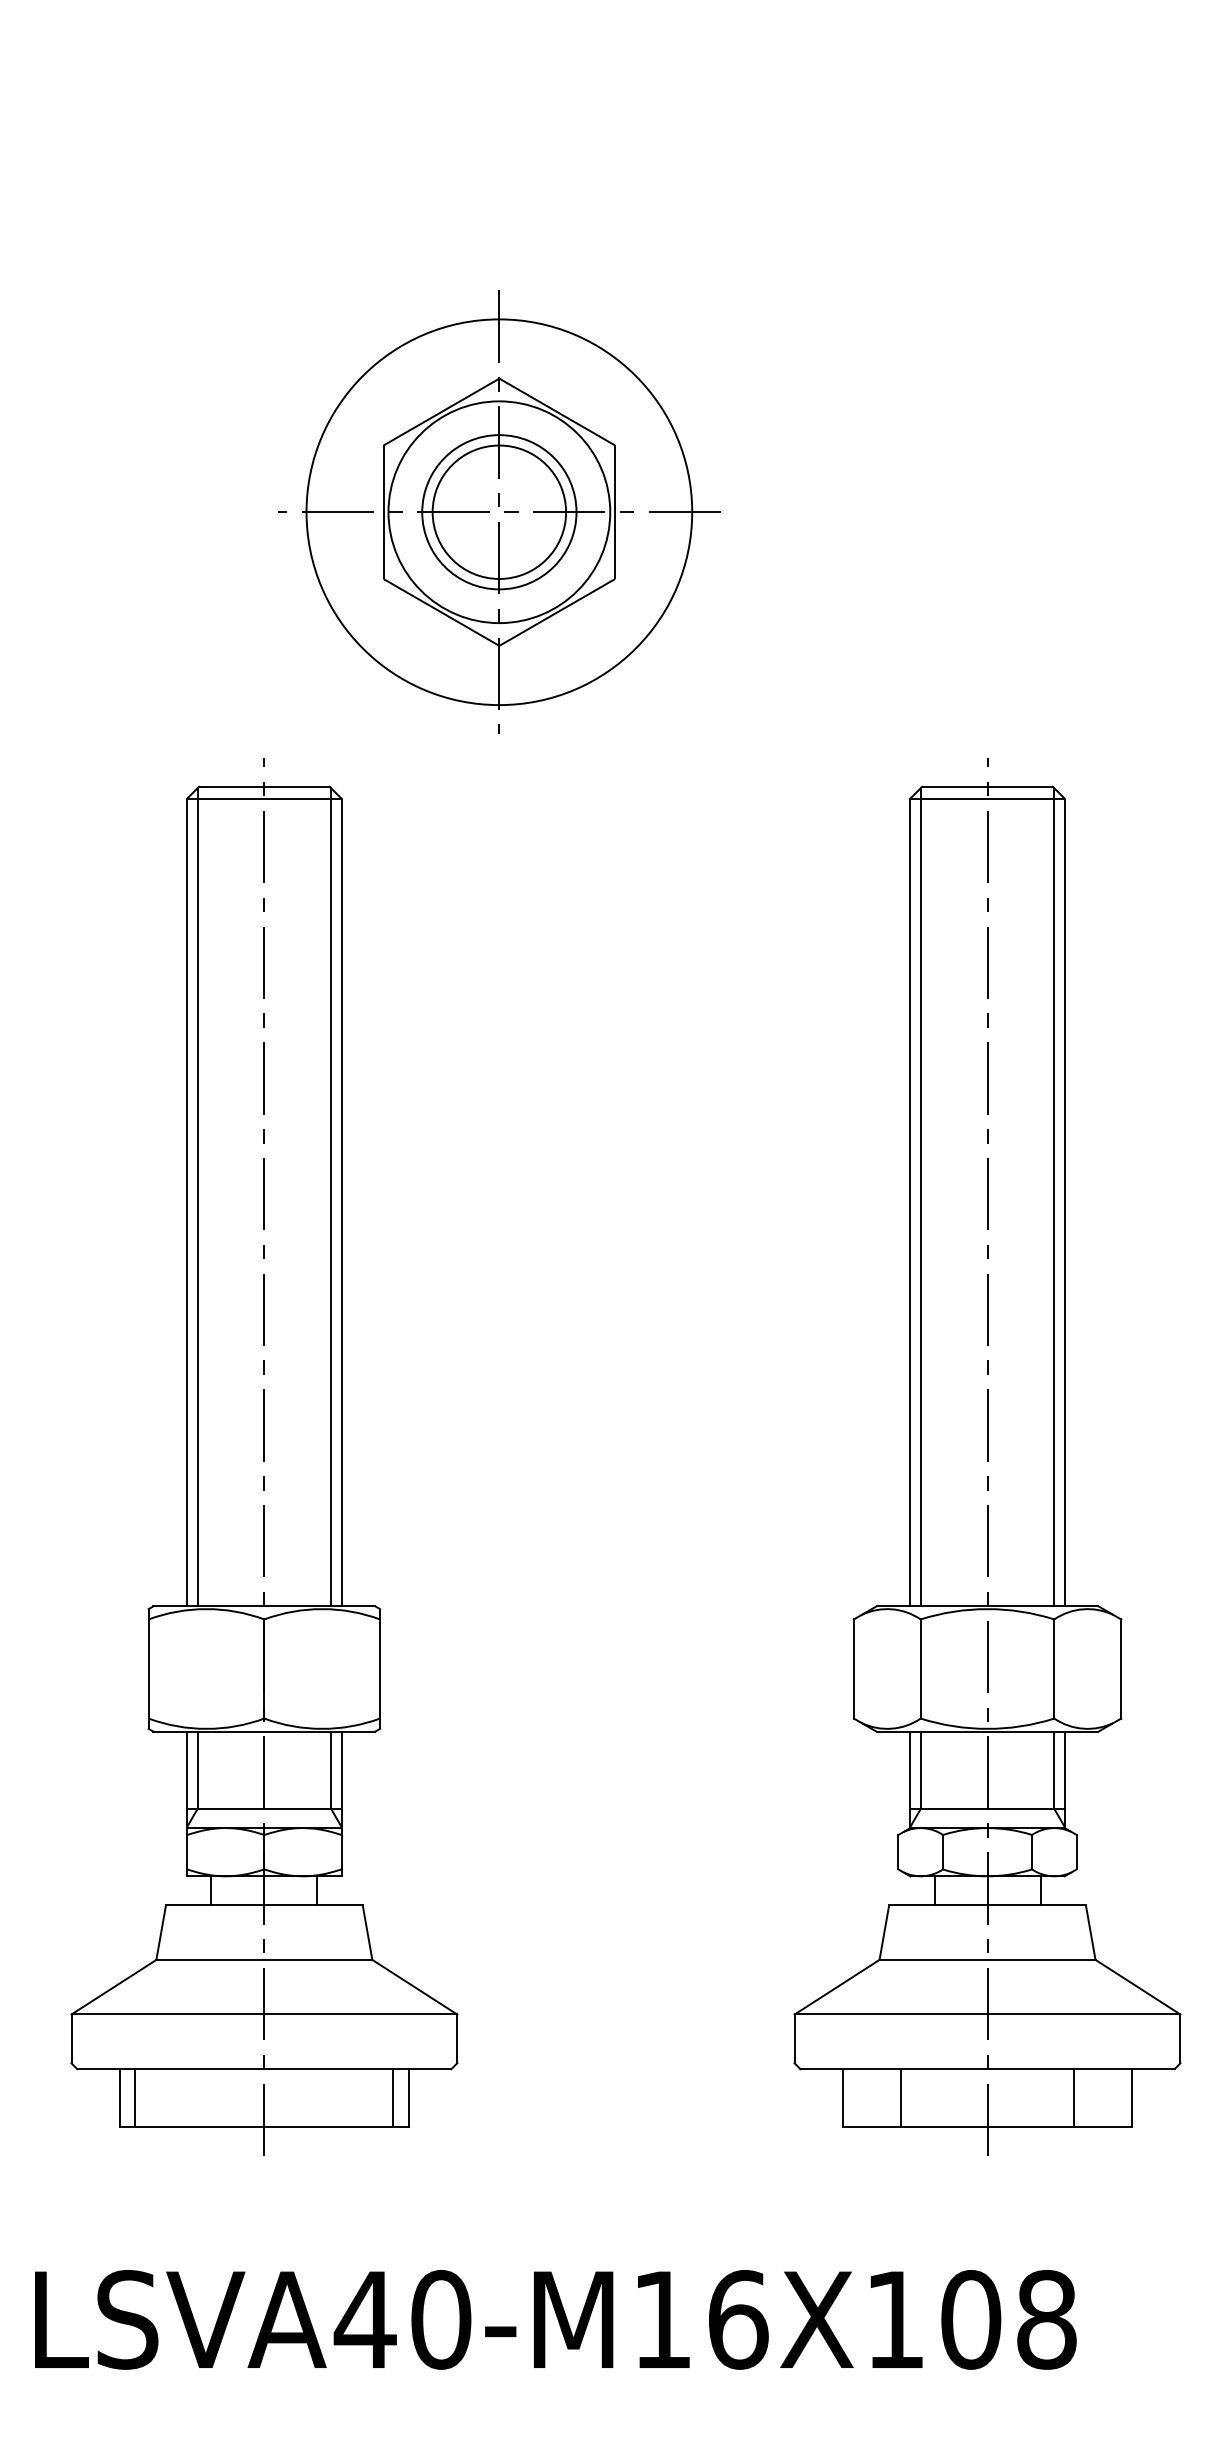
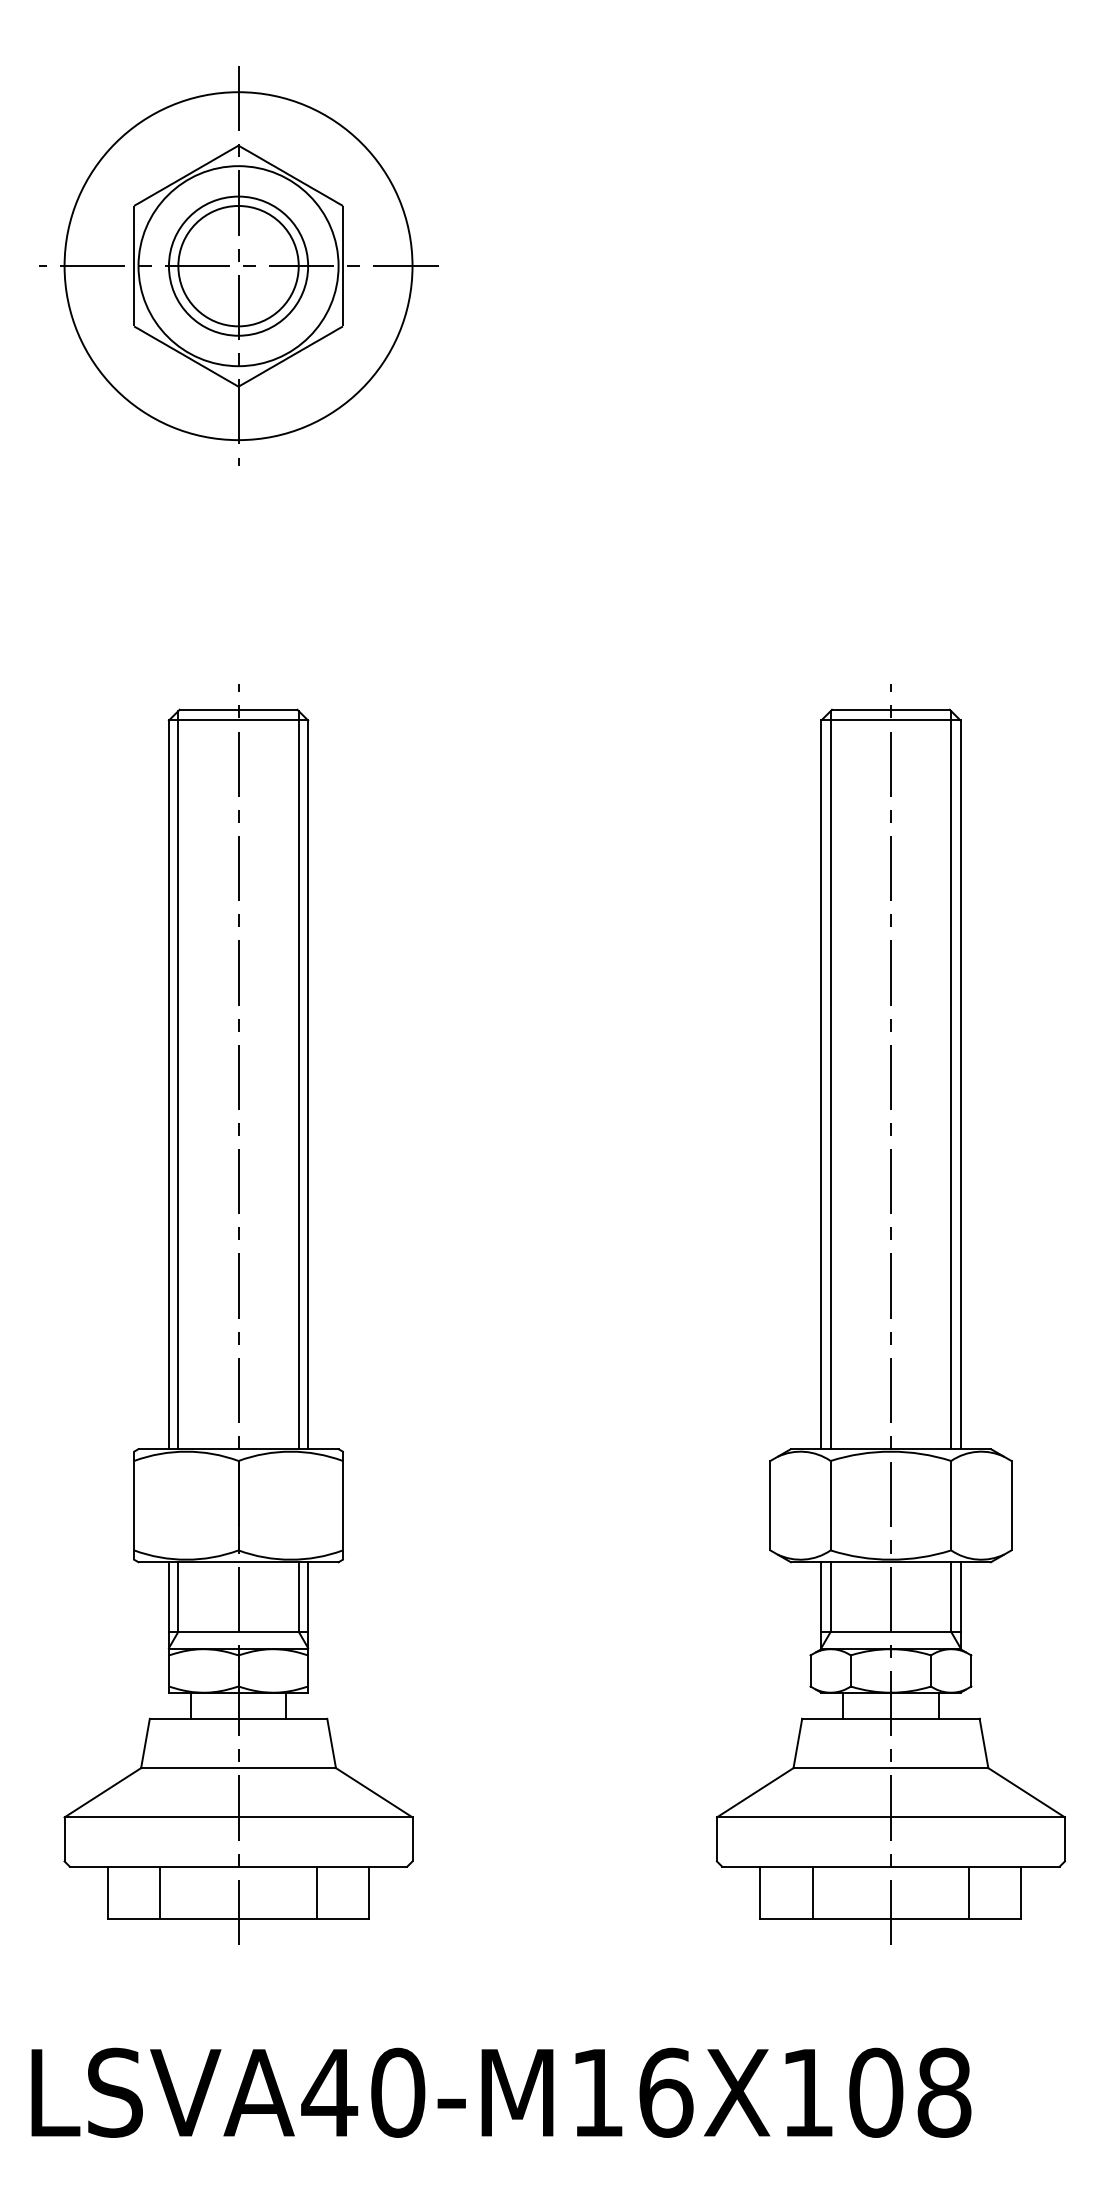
part: (499, 511) -> (238, 265), moved
line: (135, 2097) -> (160, 1892), moved
line: (392, 2097) -> (316, 1892), moved

